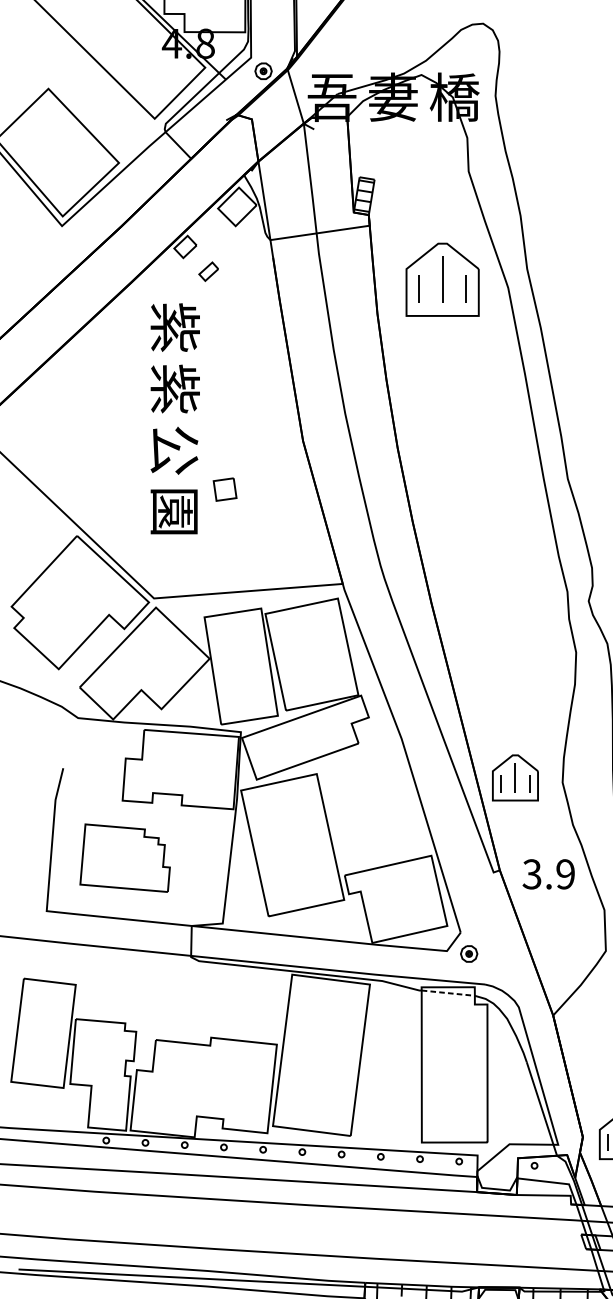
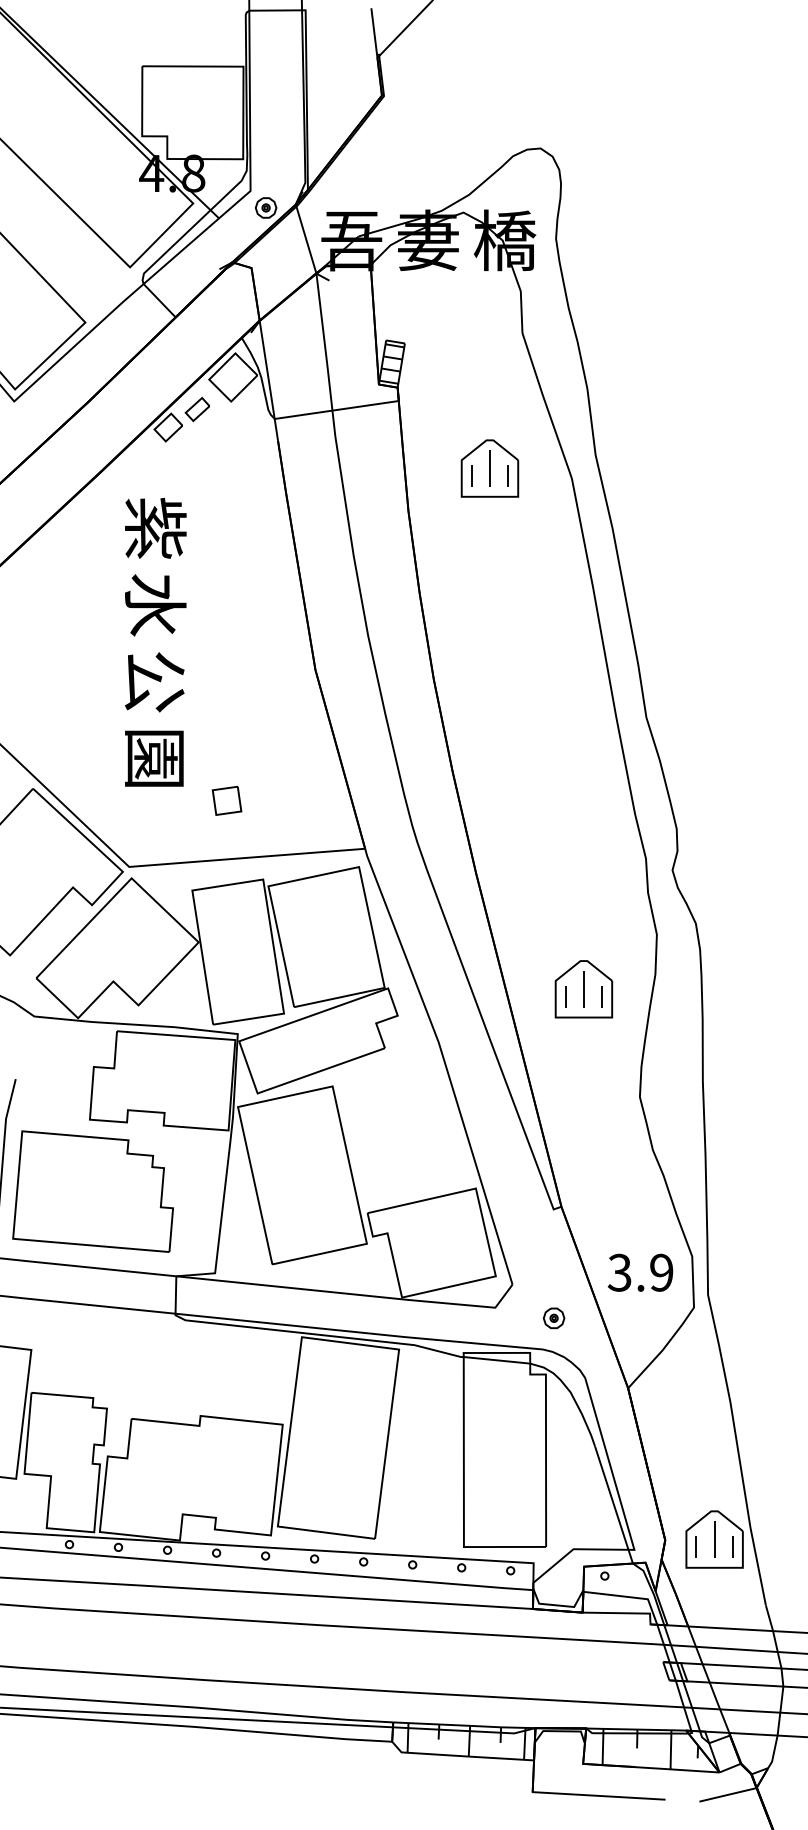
part: (208, 271) -> (197, 409), moved
part: (442, 279) -> (489, 468), size x0.62
text: (175, 389) -> (155, 605), 紫 -> 水
part: (224, 489) -> (226, 800), moved
part: (515, 778) -> (583, 989), moved
part: (124, 858) -> (92, 1191), size x1.43
text: (548, 874) -> (640, 1272), moved
part: (468, 954) -> (553, 1318), moved
line: (448, 993) -> (497, 1360), dashed -> solid

